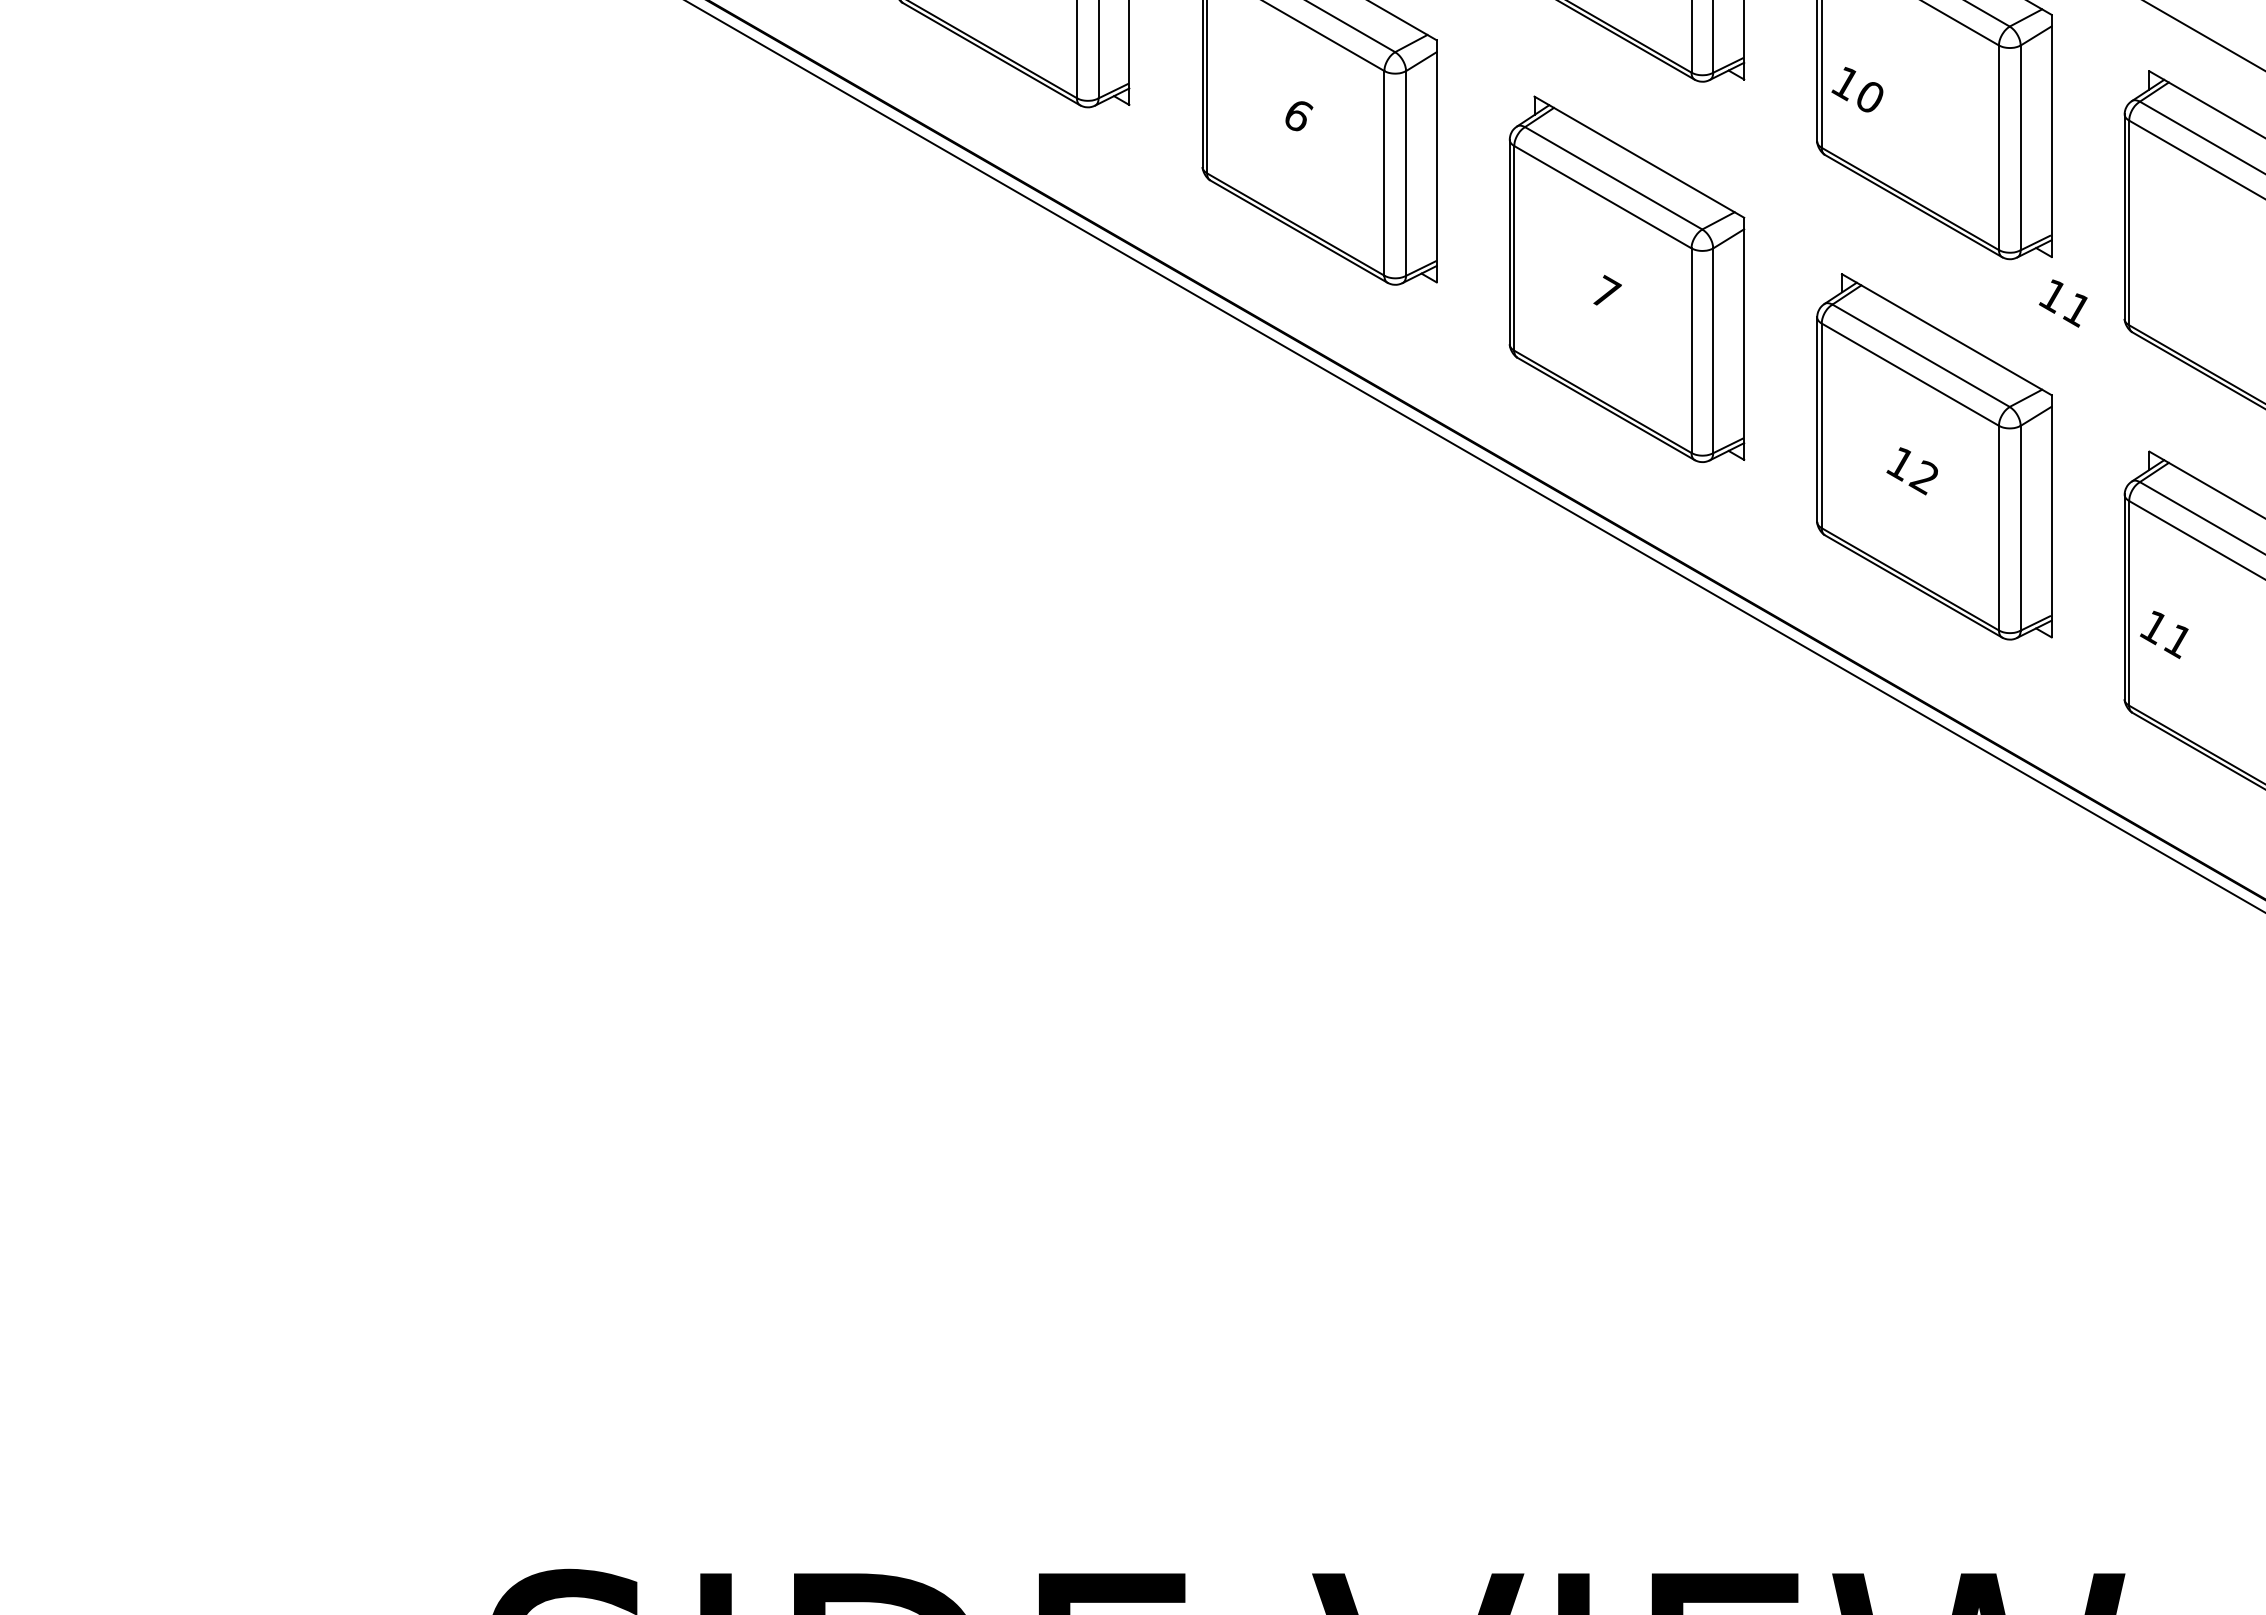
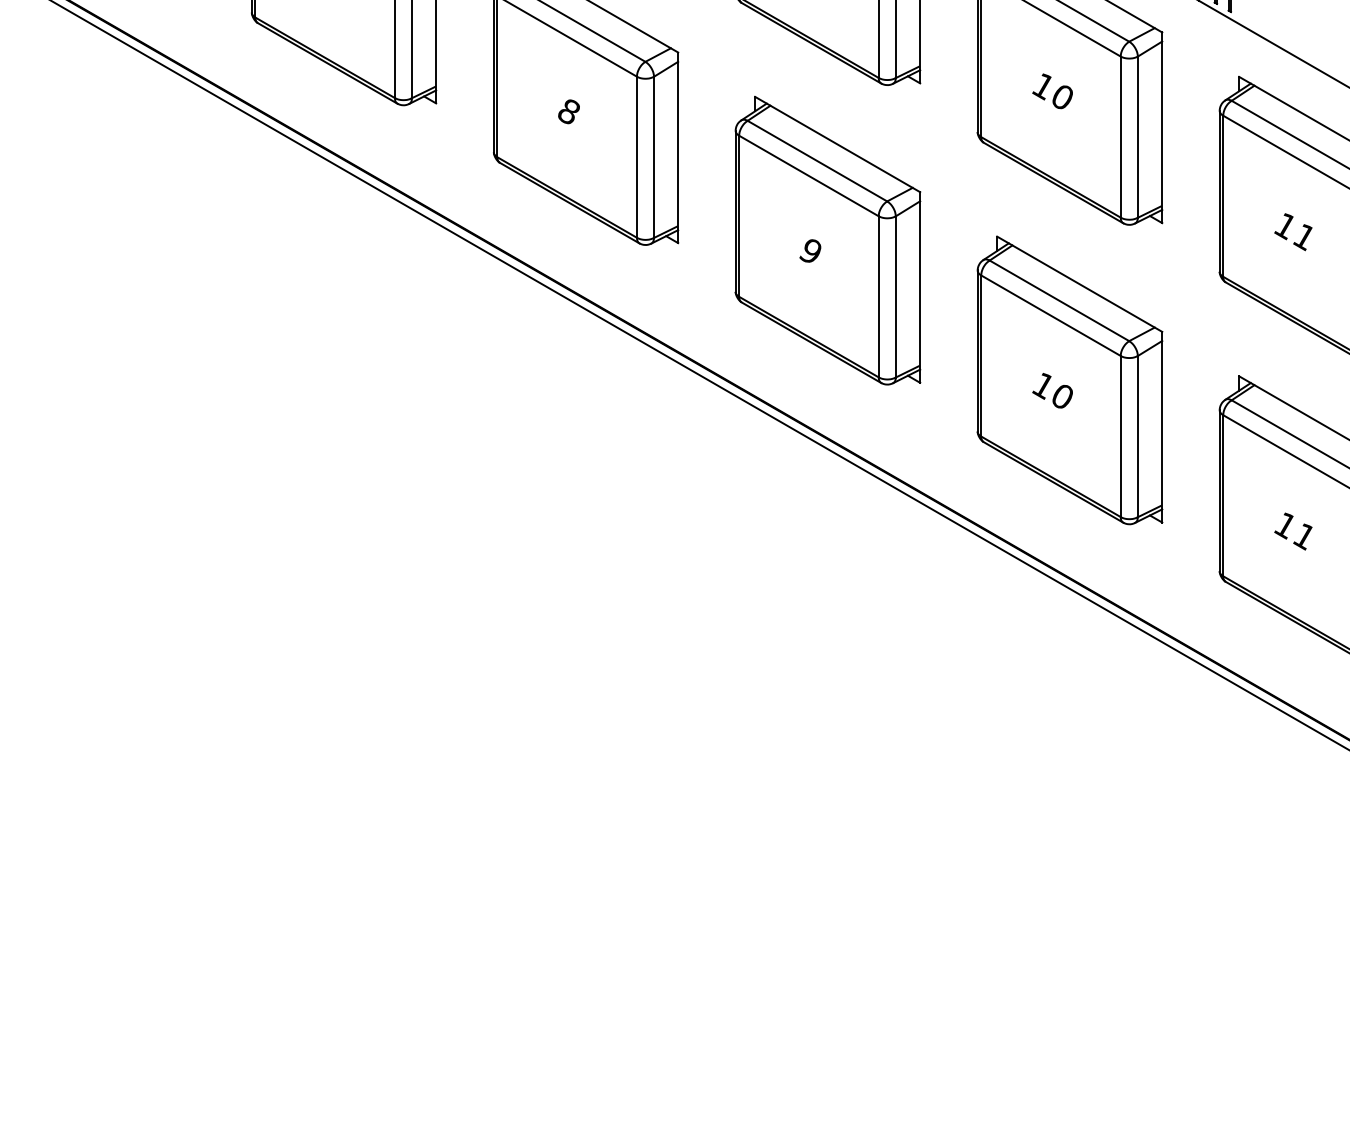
text: (1857, 89) -> (1052, 91), moved
text: (1298, 115) -> (569, 111), 6 -> 8
text: (1605, 290) -> (811, 249), 7 -> 9
text: (2063, 303) -> (1293, 232), moved
text: (1923, 477) -> (1061, 396), 12 -> 10
text: (2164, 634) -> (1293, 531), moved

